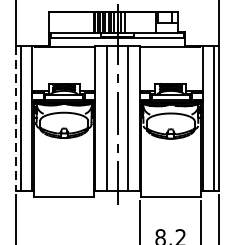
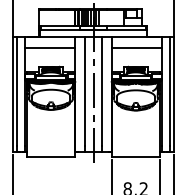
line: (63, 59) -> (50, 47), added
line: (171, 59) -> (136, 47), added
line: (15, 118) -> (12, 94), dashed -> solid

